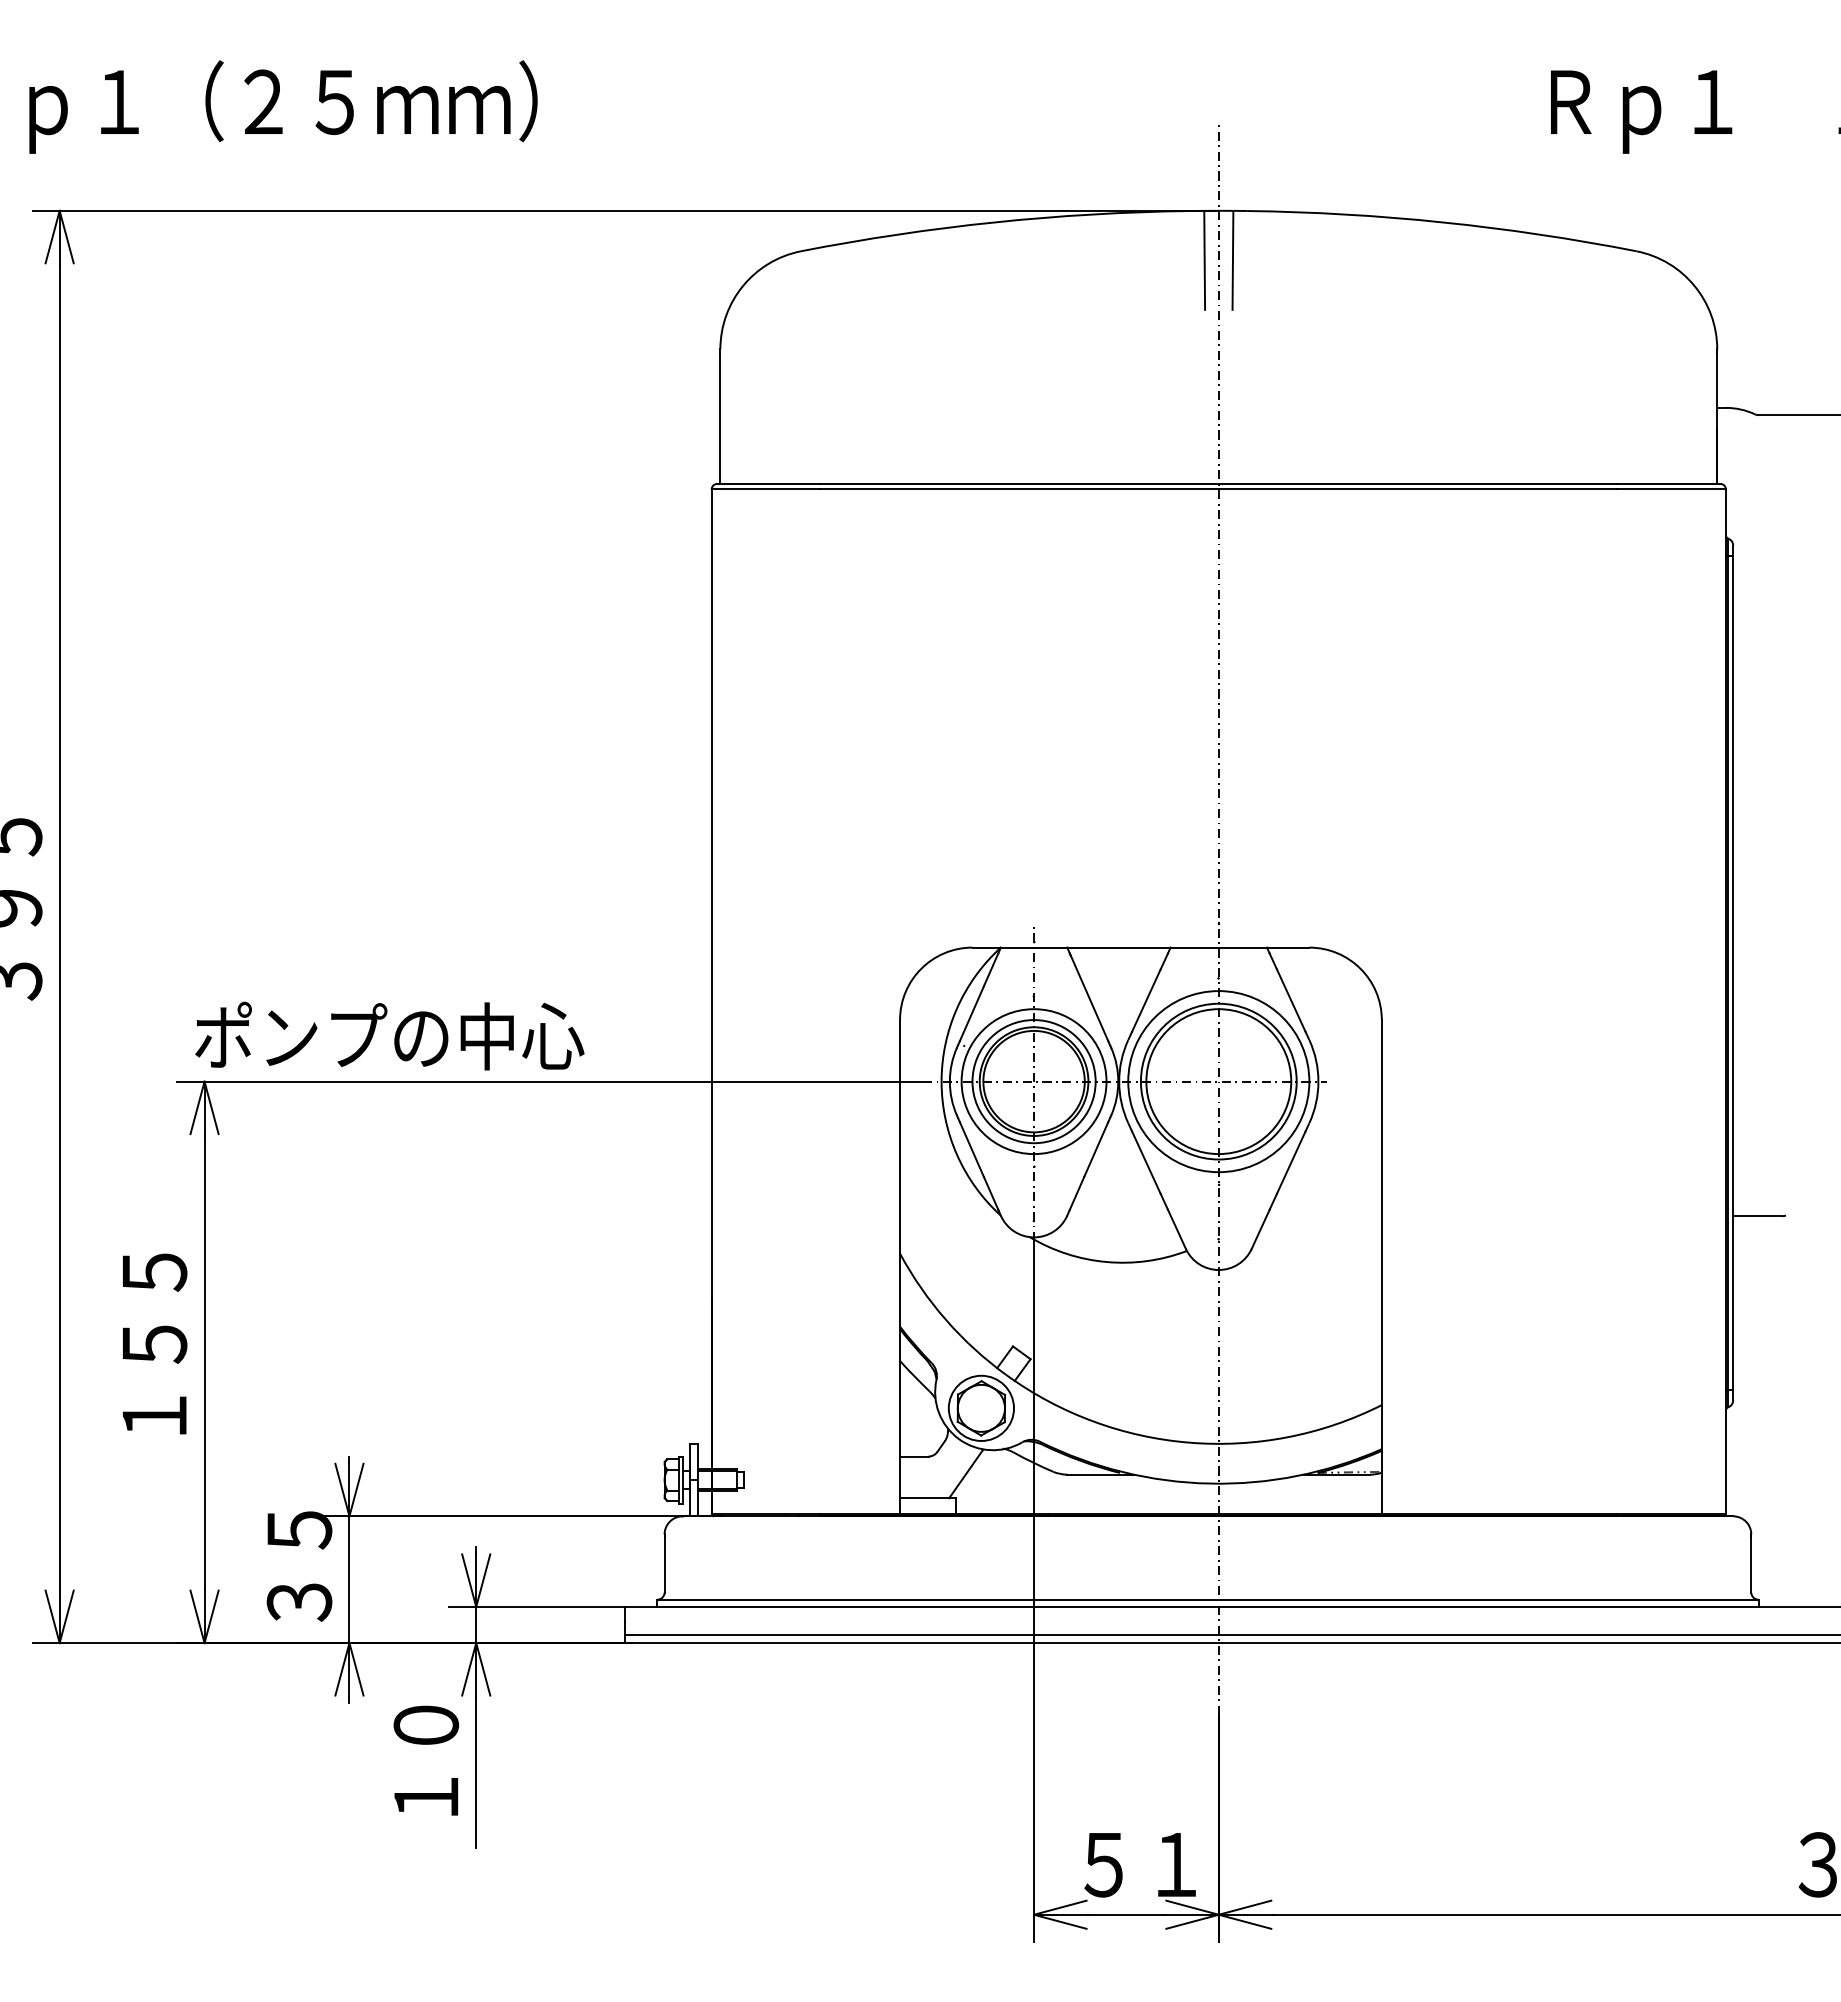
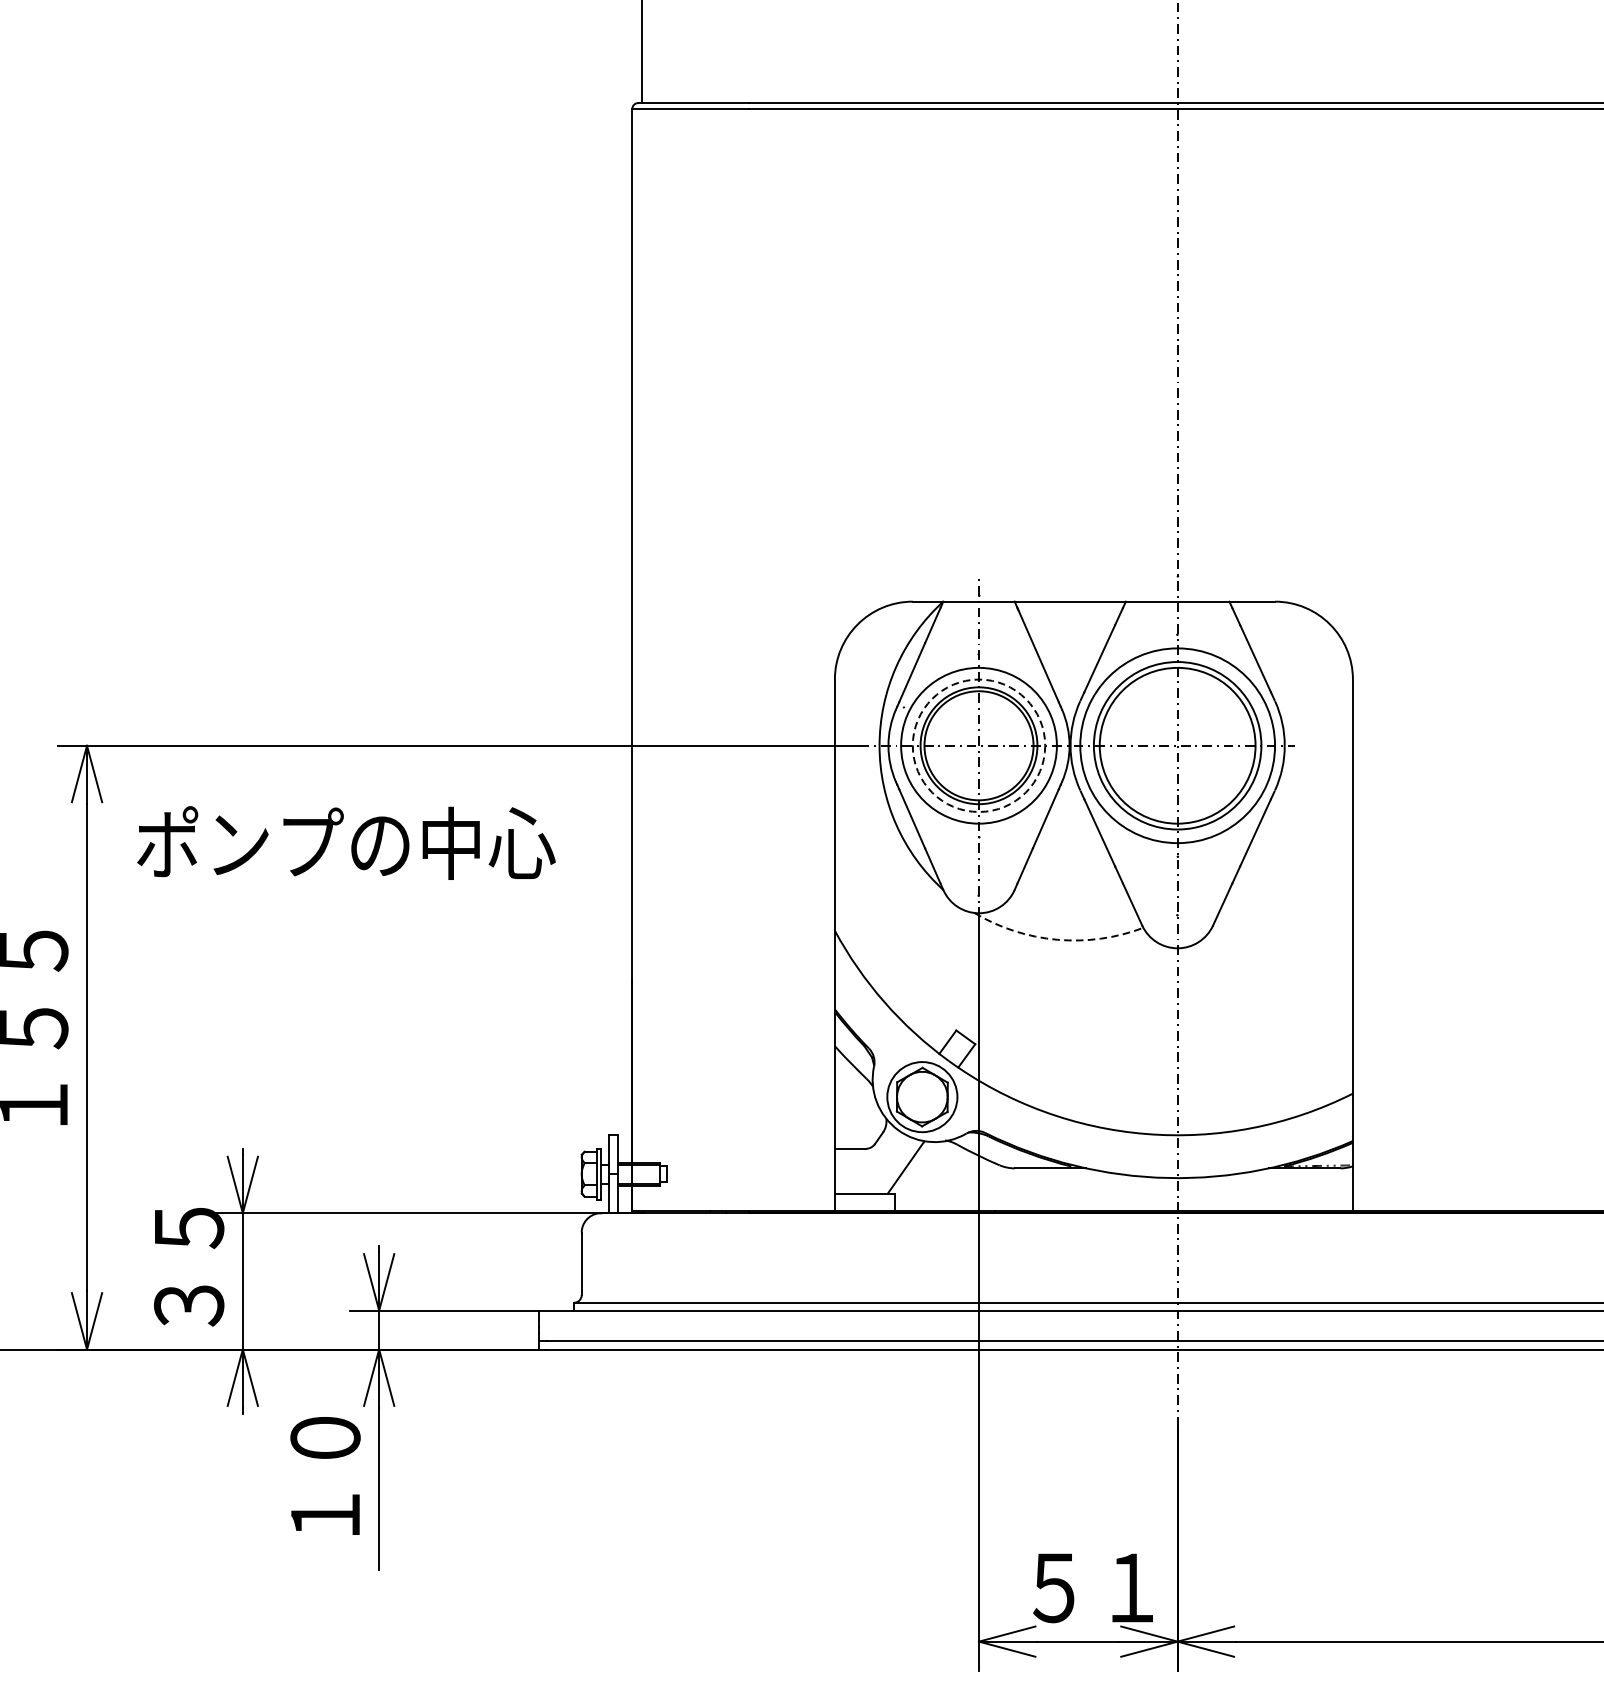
text: (389, 1035) -> (346, 842), moved
circle: (1033, 1081) -> (978, 745), solid -> dashed
arc: (1106, 1262) -> (1056, 940), solid -> dashed

